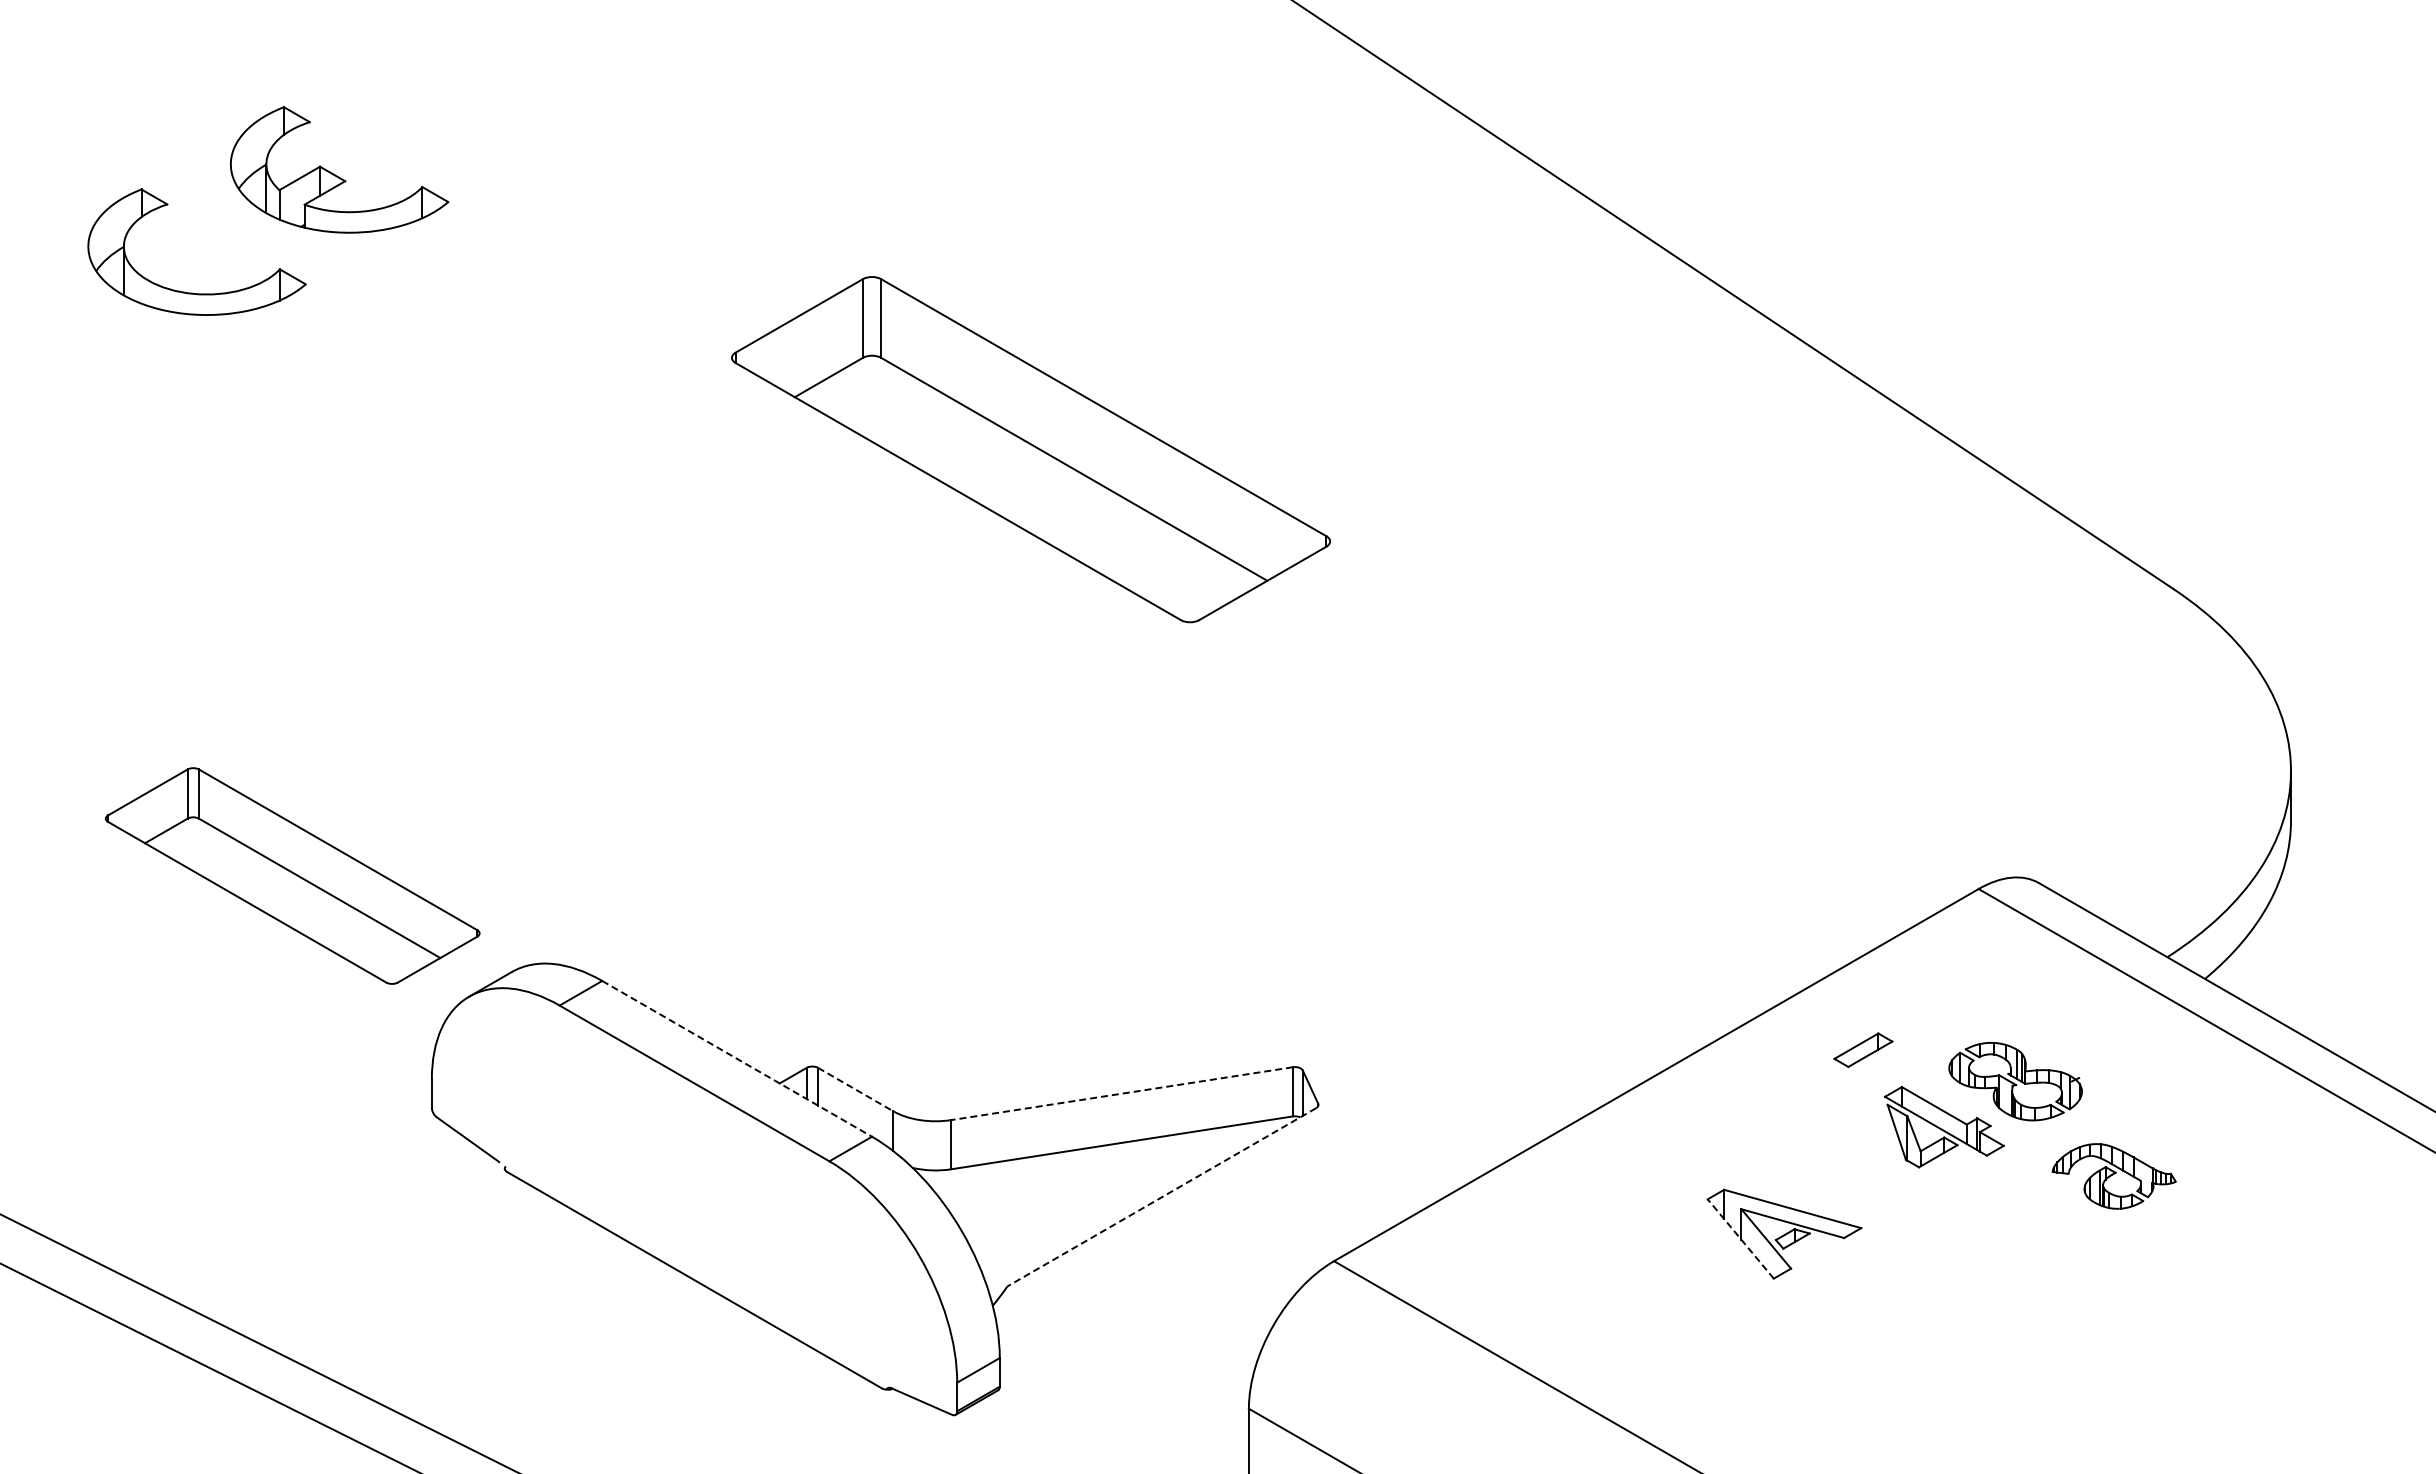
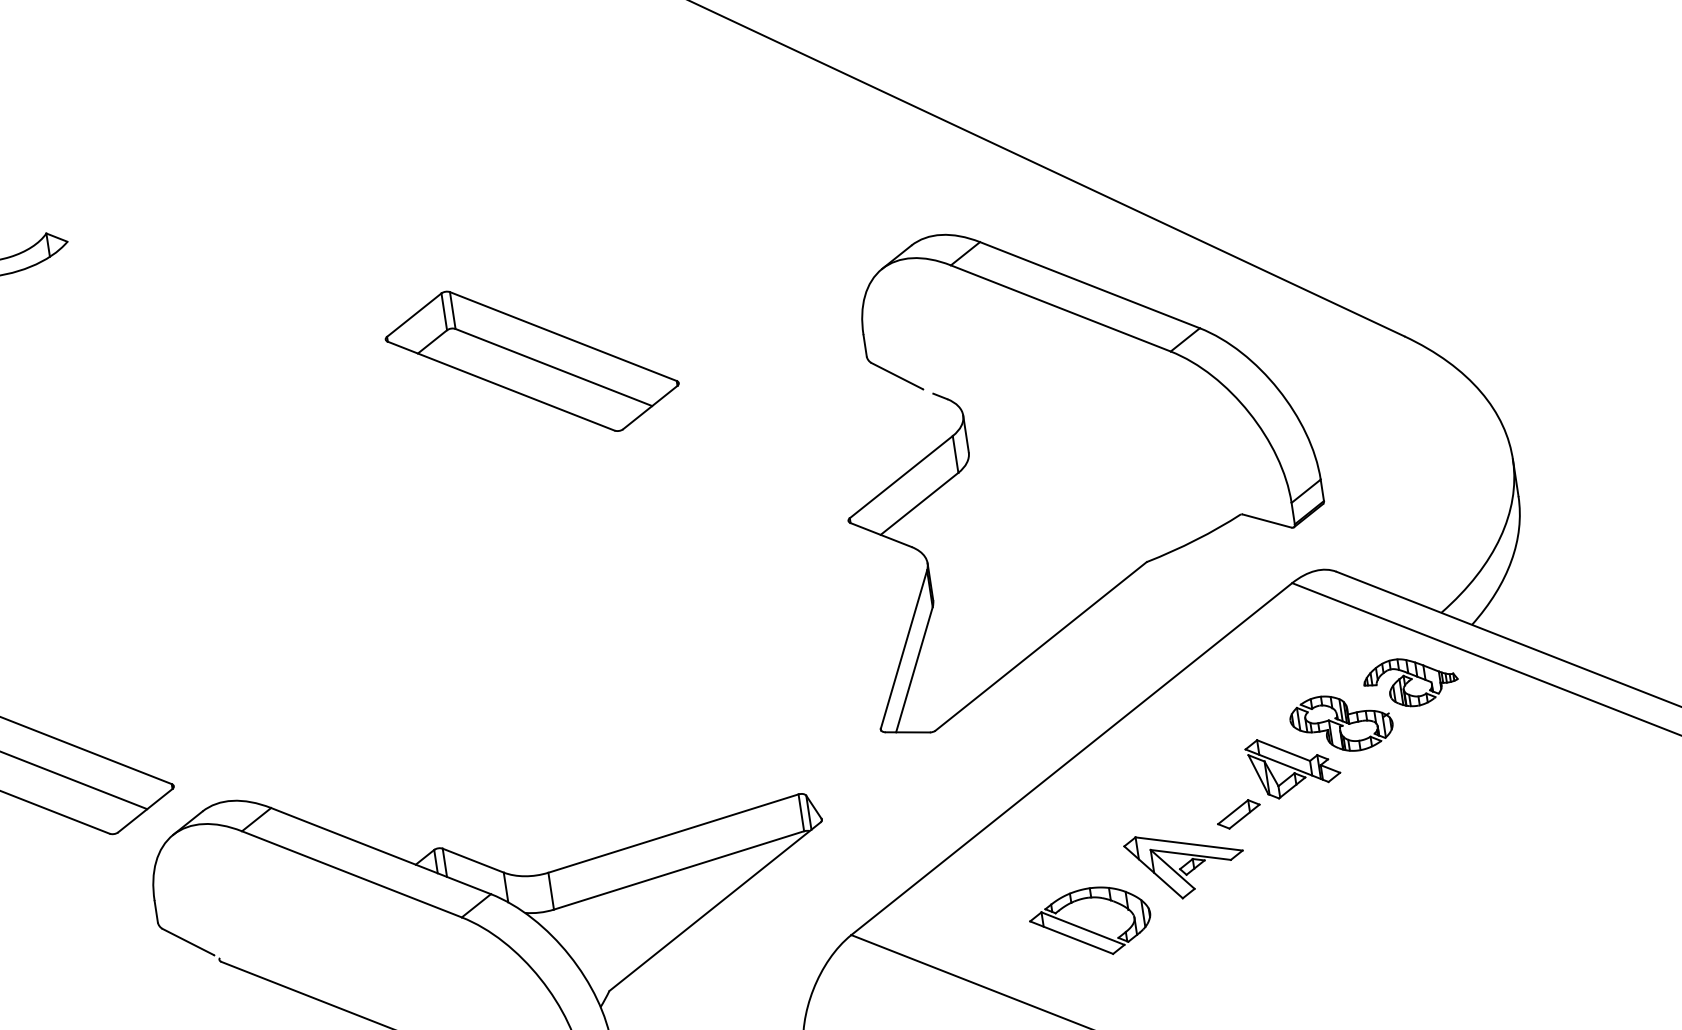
part: (1030, 449) -> (531, 361), size x0.62
part: (1583, 658) -> (969, 455), added
part: (1863, 1050) -> (1238, 814), moved
line: (737, 1058) -> (381, 850), dashed -> solid
line: (855, 1089) -> (473, 860), dashed -> solid
line: (1122, 1093) -> (673, 833), dashed -> solid
part: (2113, 1176) -> (1410, 682), moved
line: (1161, 1197) -> (714, 906), dashed -> solid
line: (1740, 1238) -> (1153, 872), dashed -> solid
part: (1643, 1300) -> (1087, 929), added

